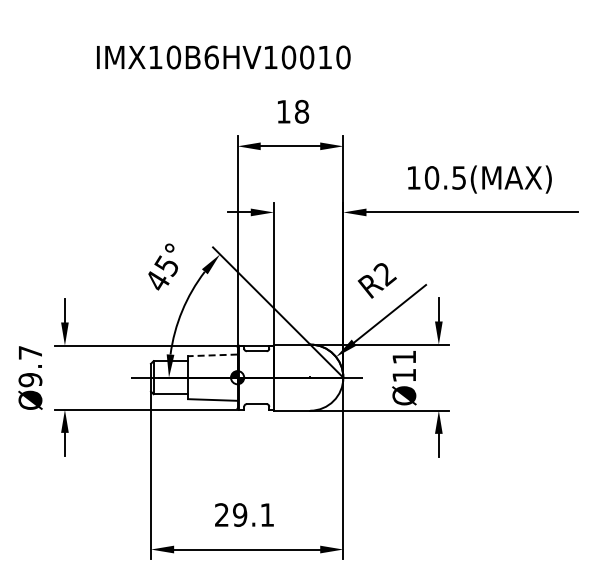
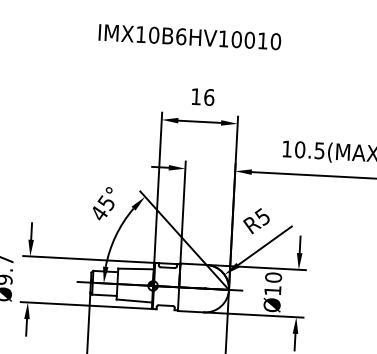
text: (223, 57) -> (189, 37), moved
text: (301, 111) -> (208, 97), 18 -> 16
text: (384, 273) -> (262, 216), R2 -> R5
line: (212, 355) -> (135, 269), dashed -> solid
text: (404, 357) -> (273, 277), Ø11 -> Ø10

